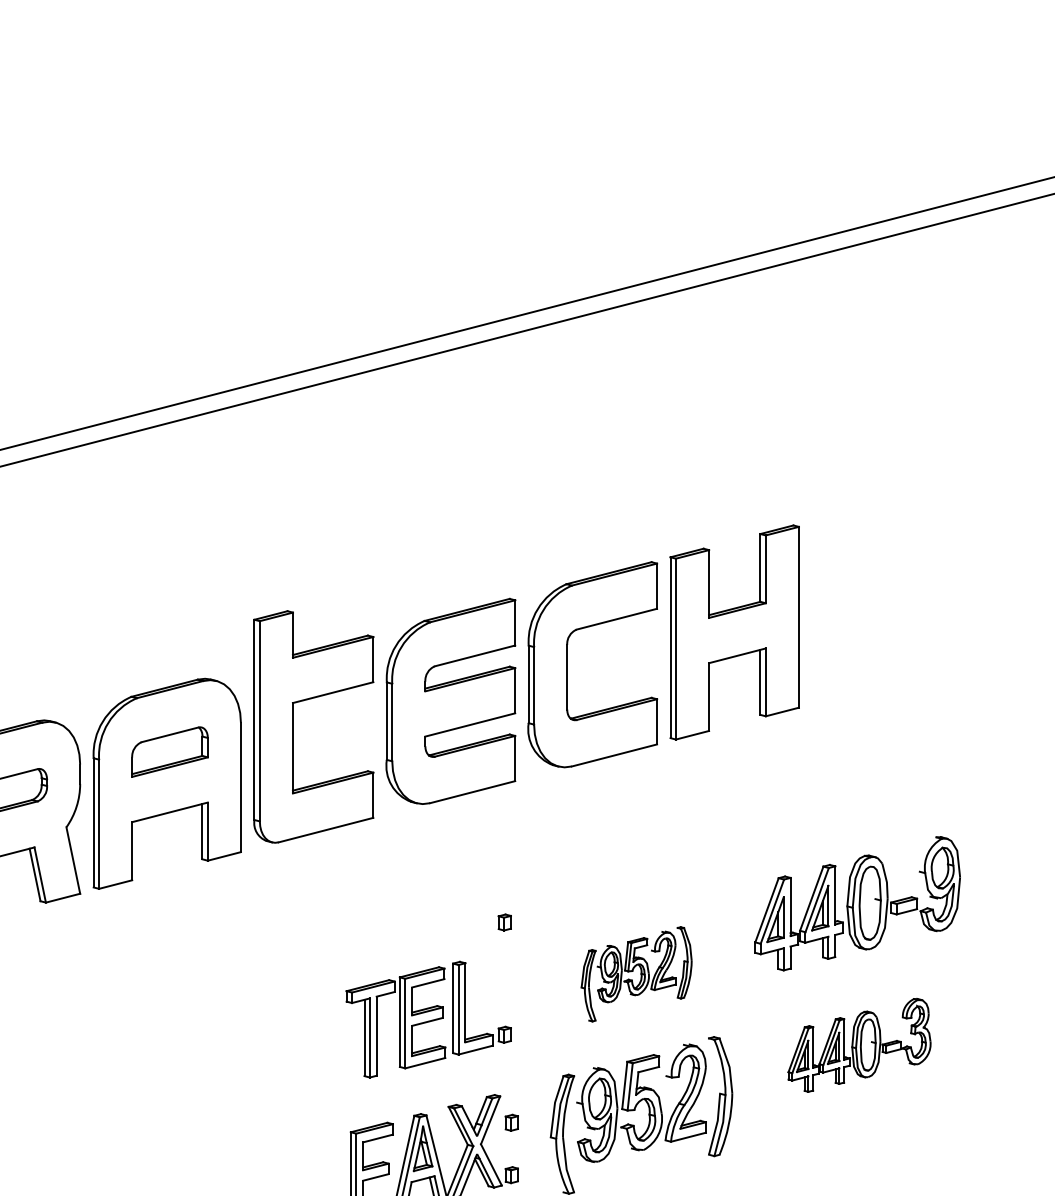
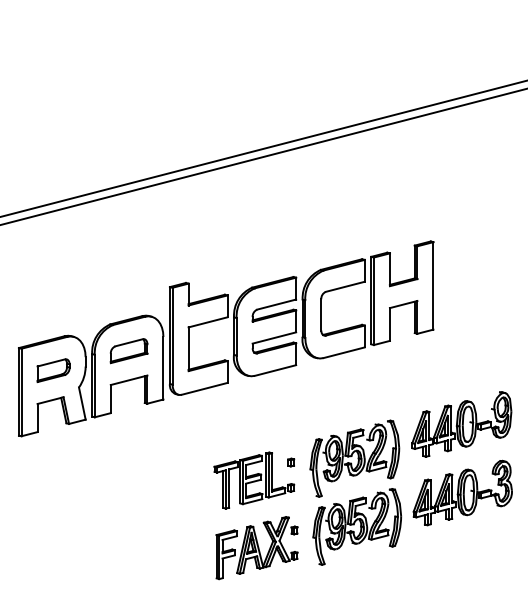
part: (505, 922) -> (291, 462), moved
part: (635, 974) -> (354, 458), size x1.67
part: (859, 1044) -> (462, 492), size x1.43

